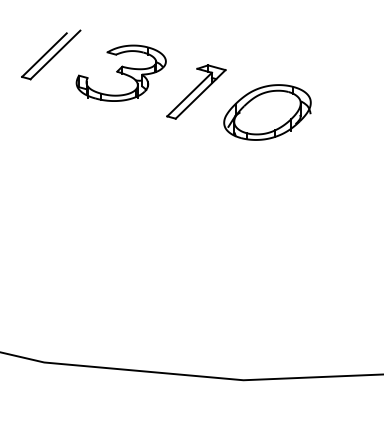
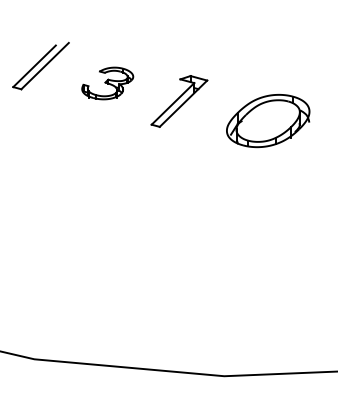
part: (120, 72) -> (107, 82), size x0.6
part: (267, 112) -> (268, 120), moved

